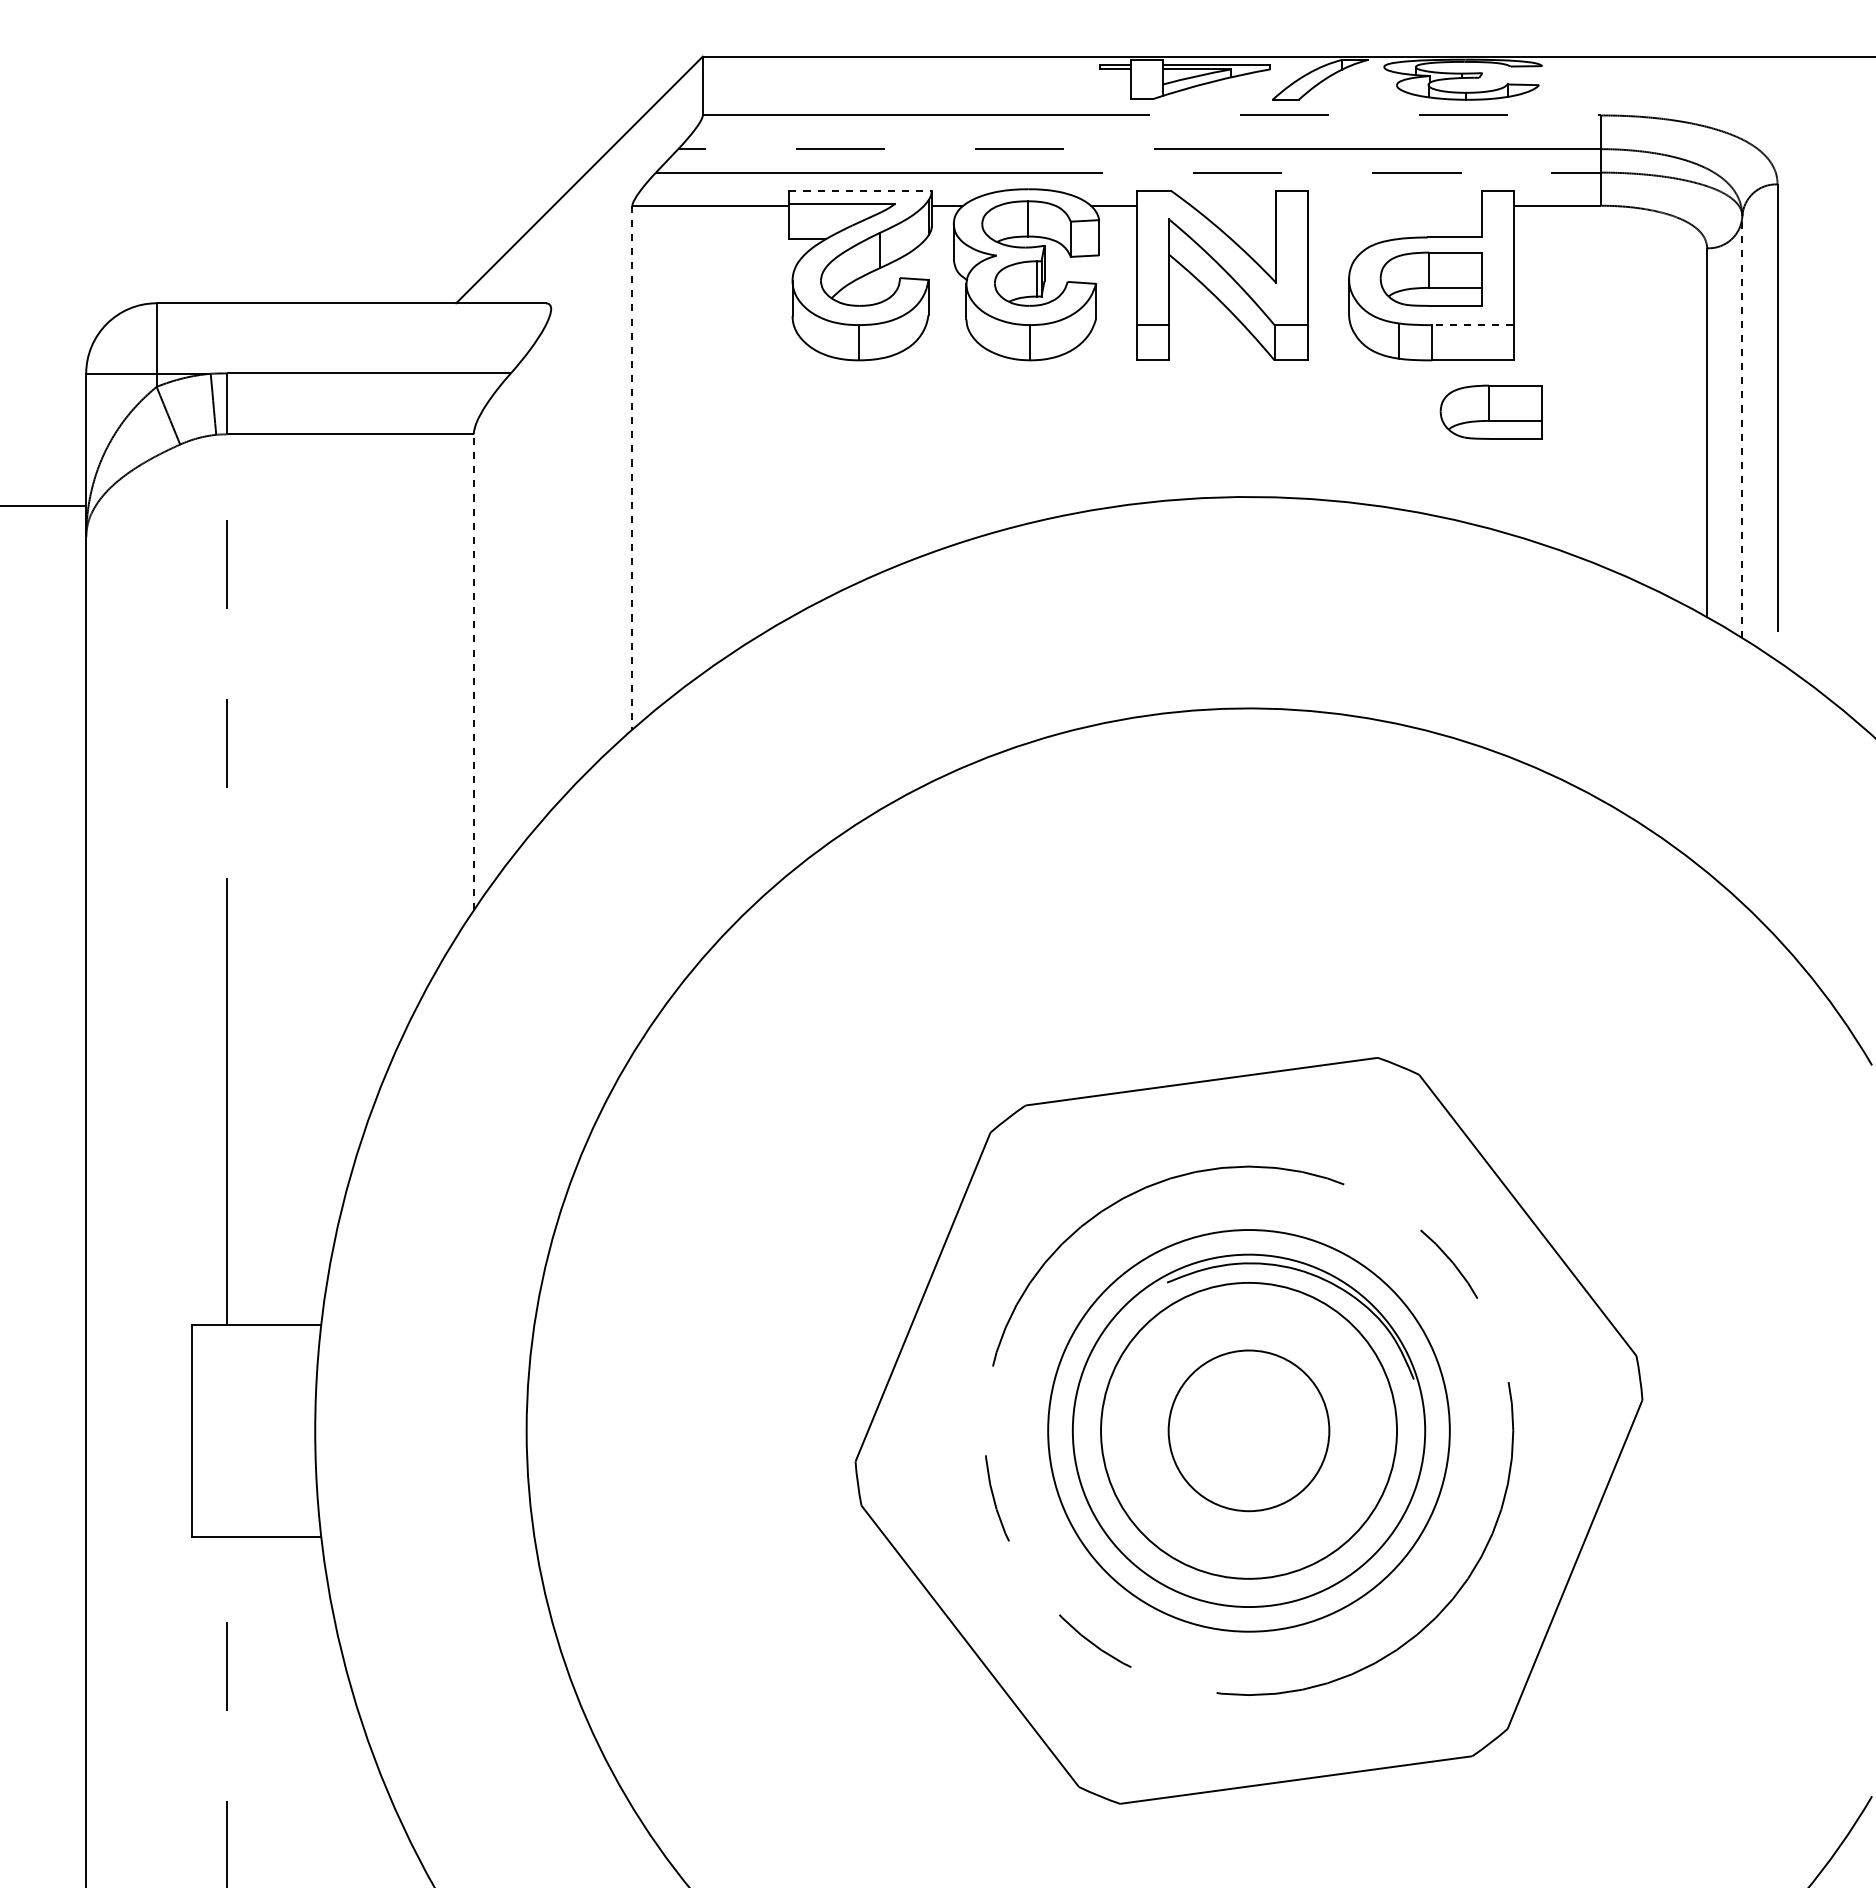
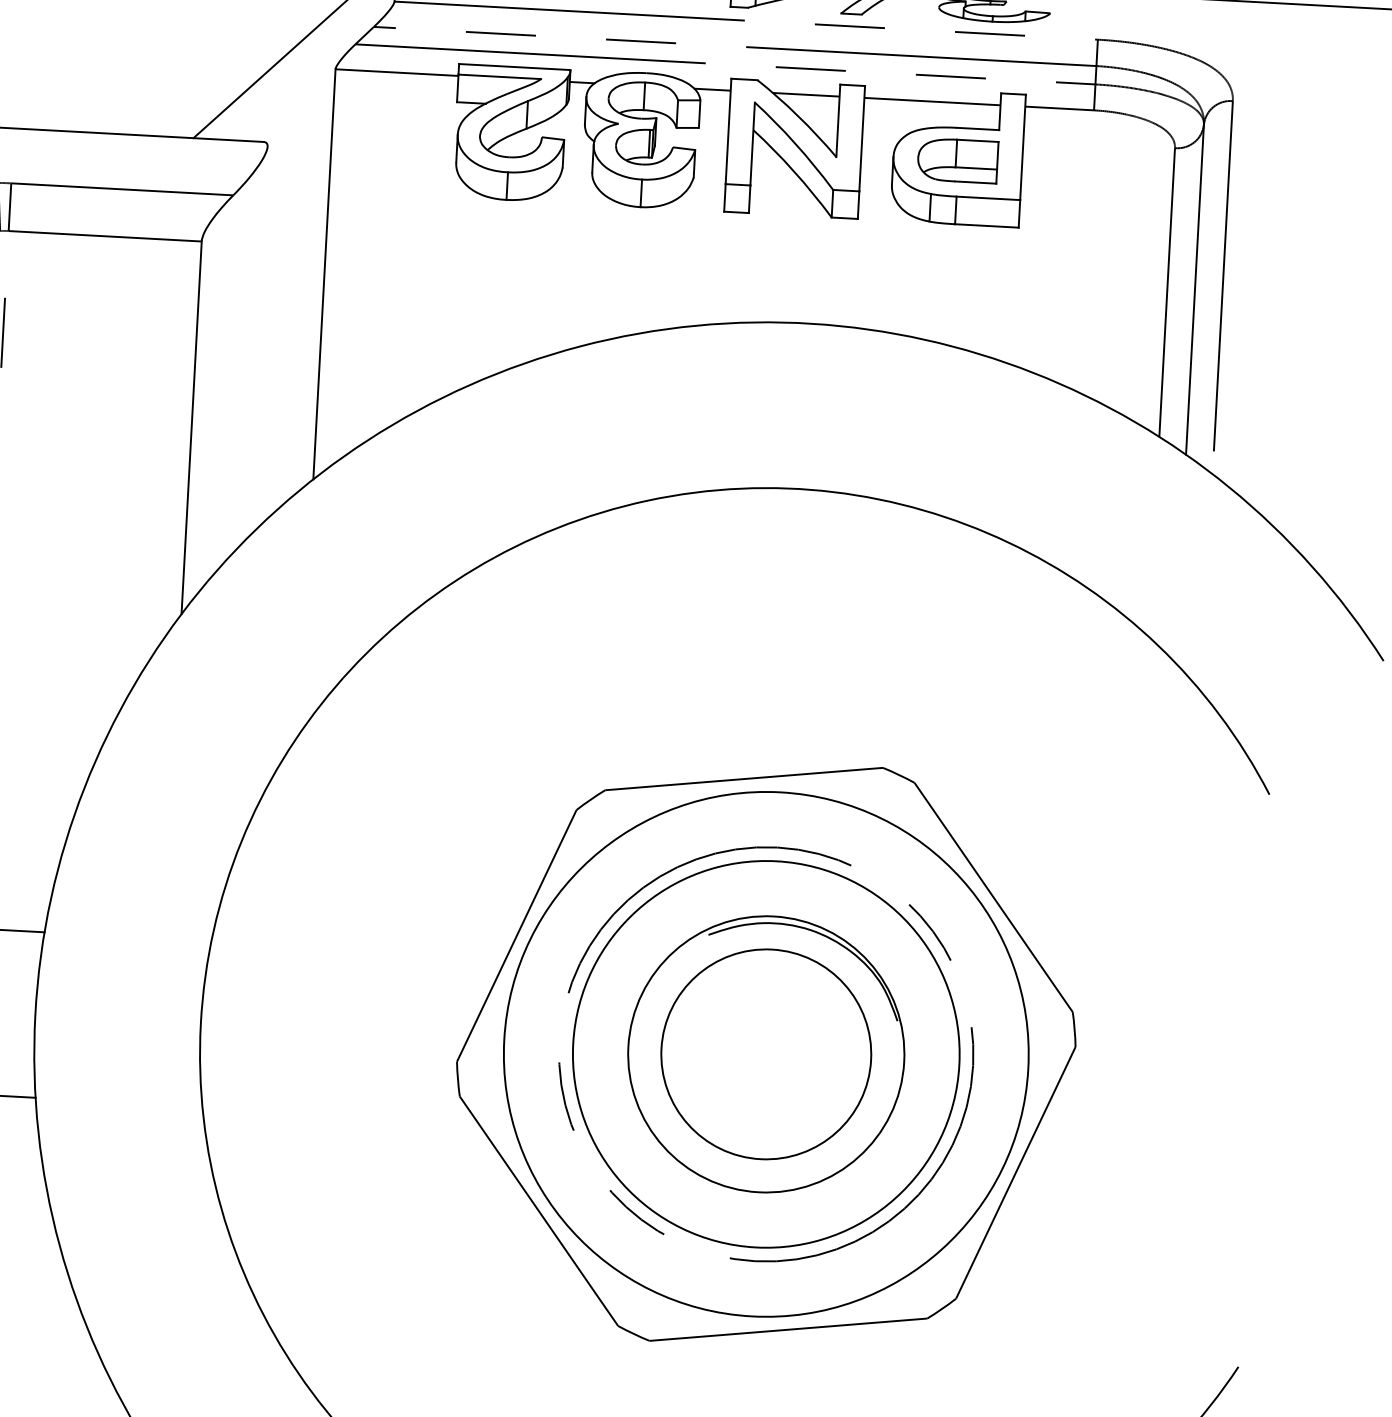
line: (861, 190) -> (515, 67), dashed -> solid
line: (1233, 205) -> (806, 94), added
line: (1394, 205) -> (932, 101), added
line: (1472, 325) -> (988, 198), dashed -> solid
part: (1490, 411) -> (998, 266), removed
line: (1742, 427) -> (1195, 289), dashed -> solid
line: (632, 467) -> (324, 274), dashed -> solid
line: (473, 672) -> (191, 427), dashed -> solid
circle: (1248, 1430) -> (765, 1054), size x1.67
circle: (1248, 1430) -> (765, 1054), size x1.67
circle: (1248, 1430) -> (765, 1054), size x1.67

